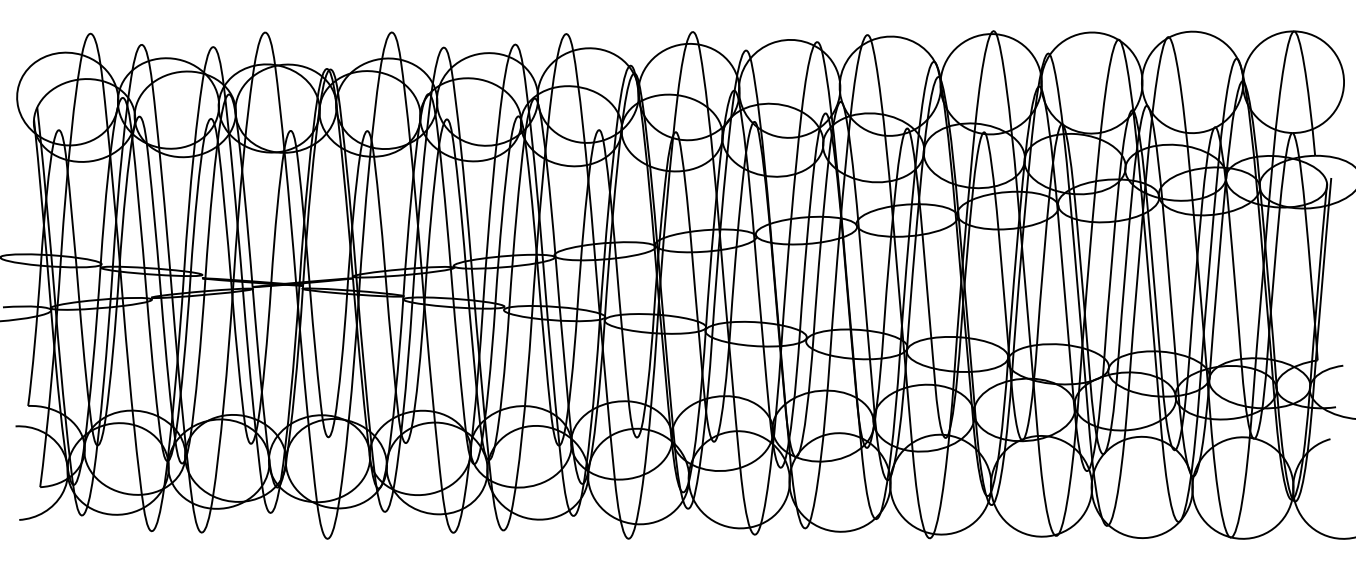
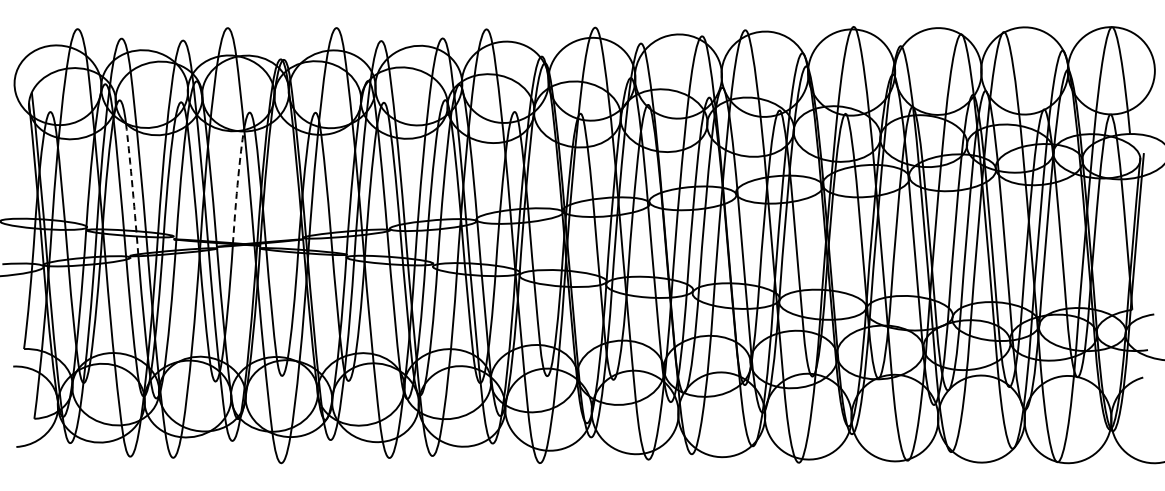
arc: (276, 213) -> (237, 183), solid -> dashed
arc: (154, 215) -> (132, 185), solid -> dashed

